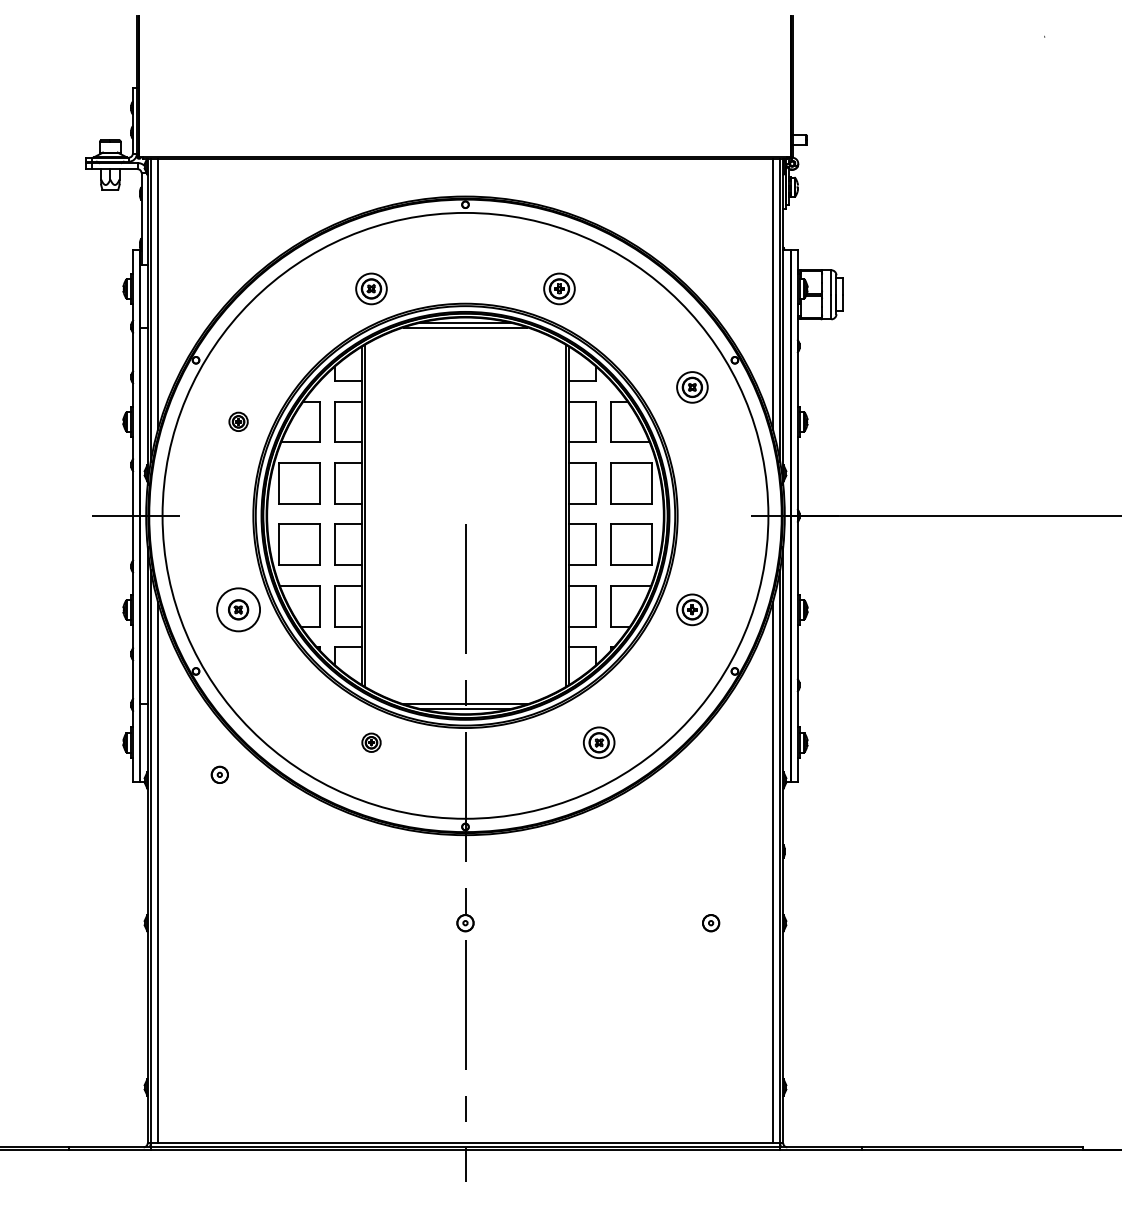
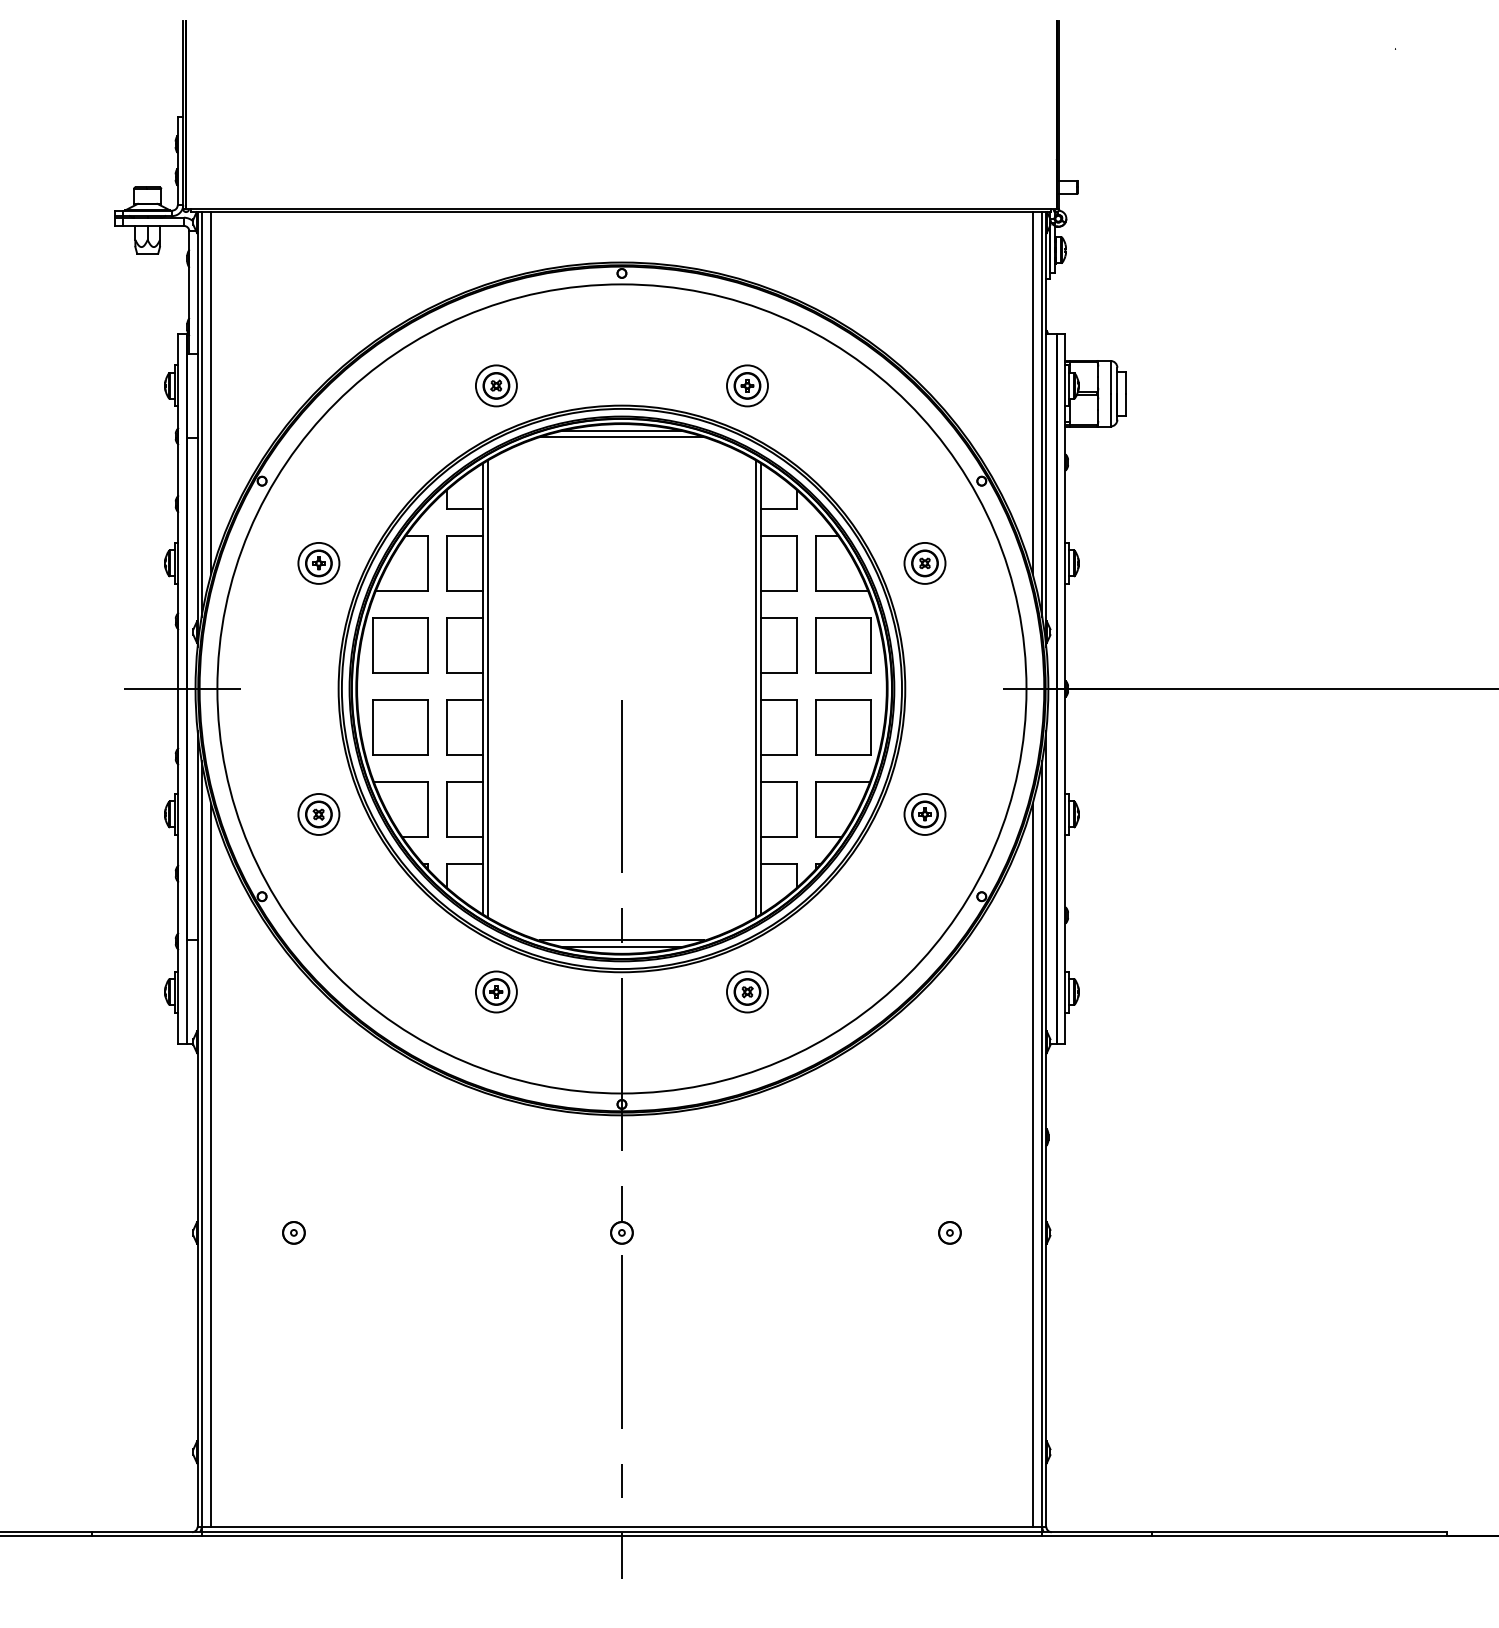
part: (692, 387) -> (924, 563), moved
part: (238, 421) -> (318, 563), size x1.67
circle: (238, 609) -> (318, 813), size x0.71
part: (371, 742) -> (496, 991), size x1.67
part: (599, 742) -> (747, 991), moved
part: (219, 774) -> (293, 1232), moved

